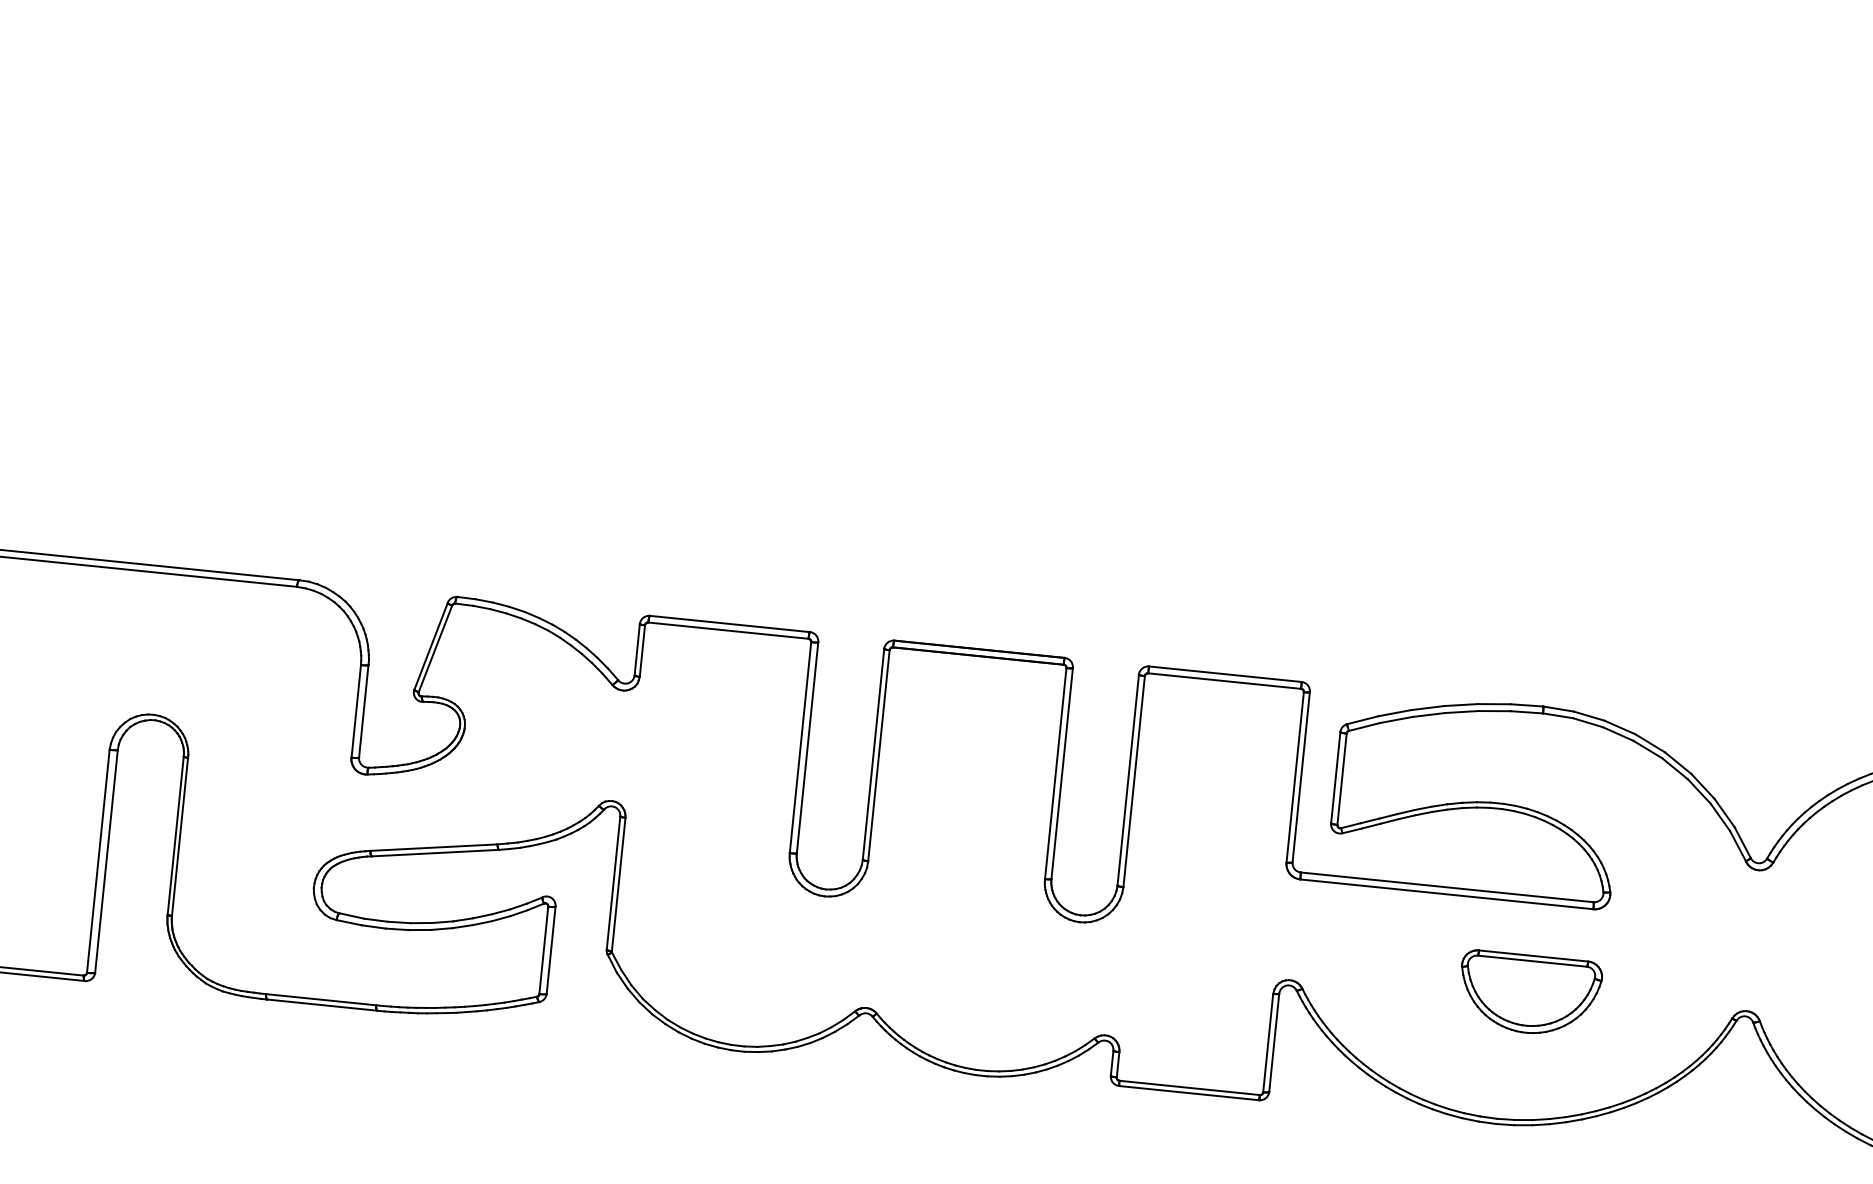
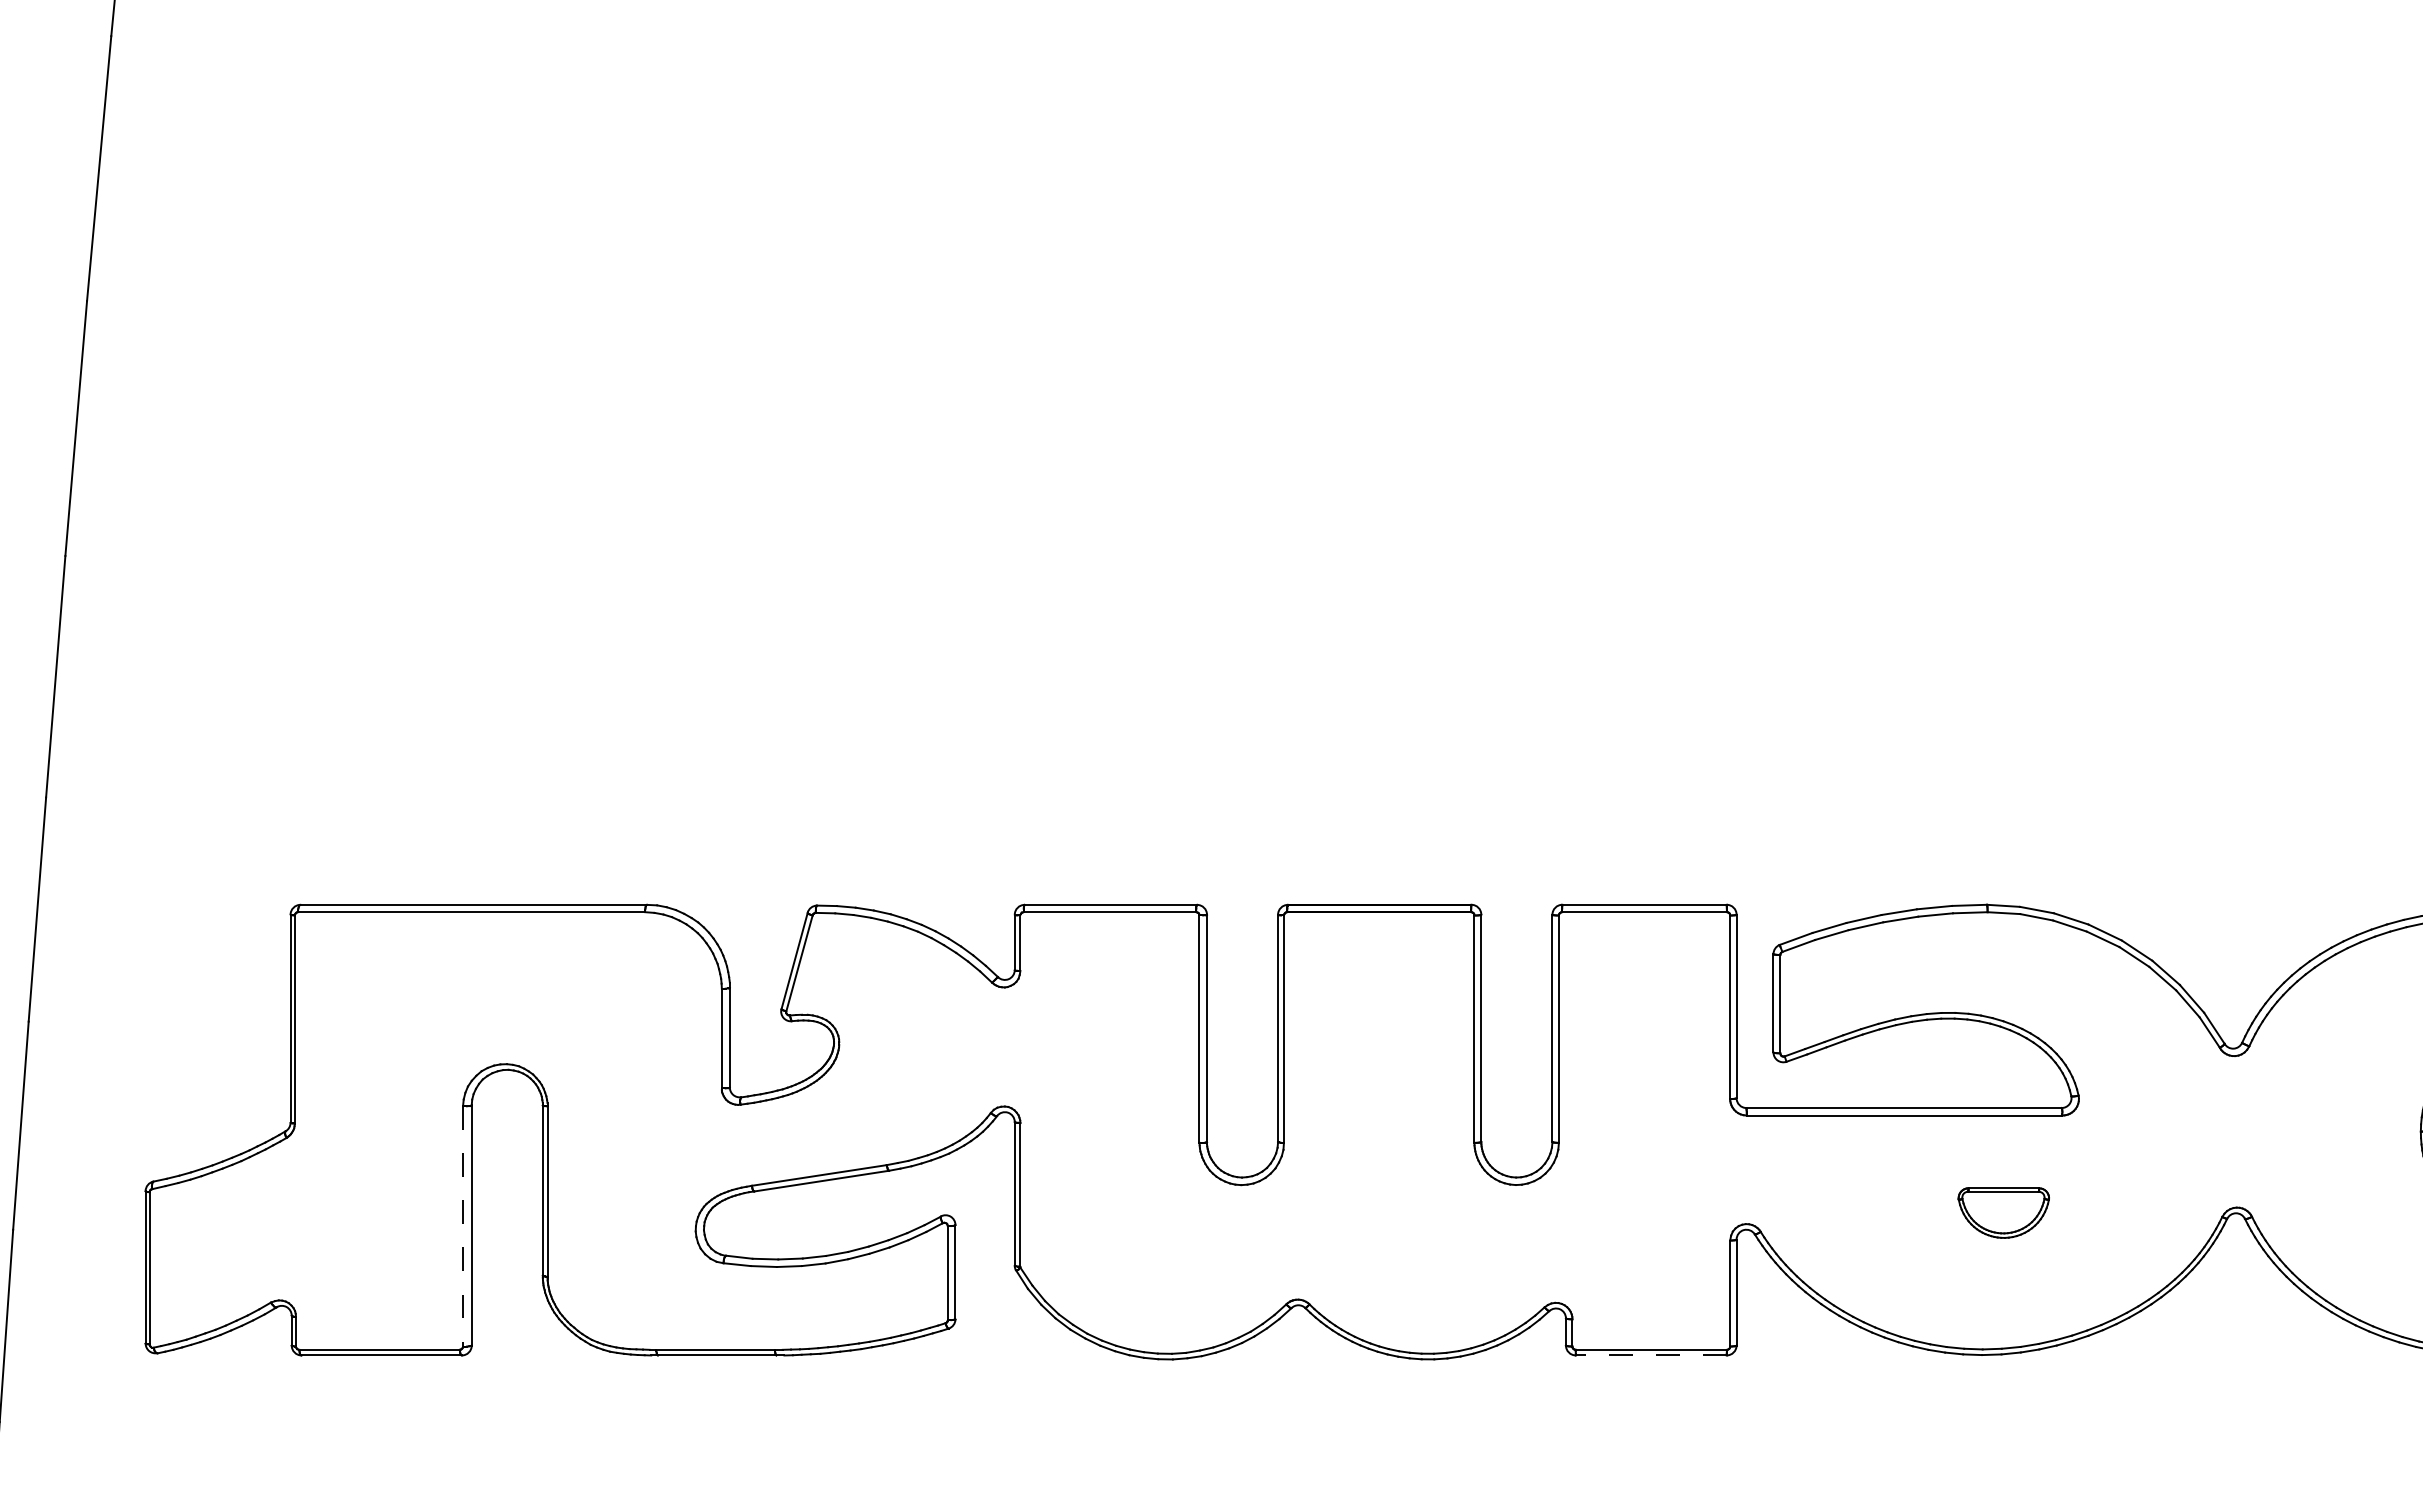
line: (98, 861) -> (463, 1226), solid -> dashed
part: (1529, 993) -> (2003, 1212), size x0.6
line: (1188, 1093) -> (1650, 1355), solid -> dashed

